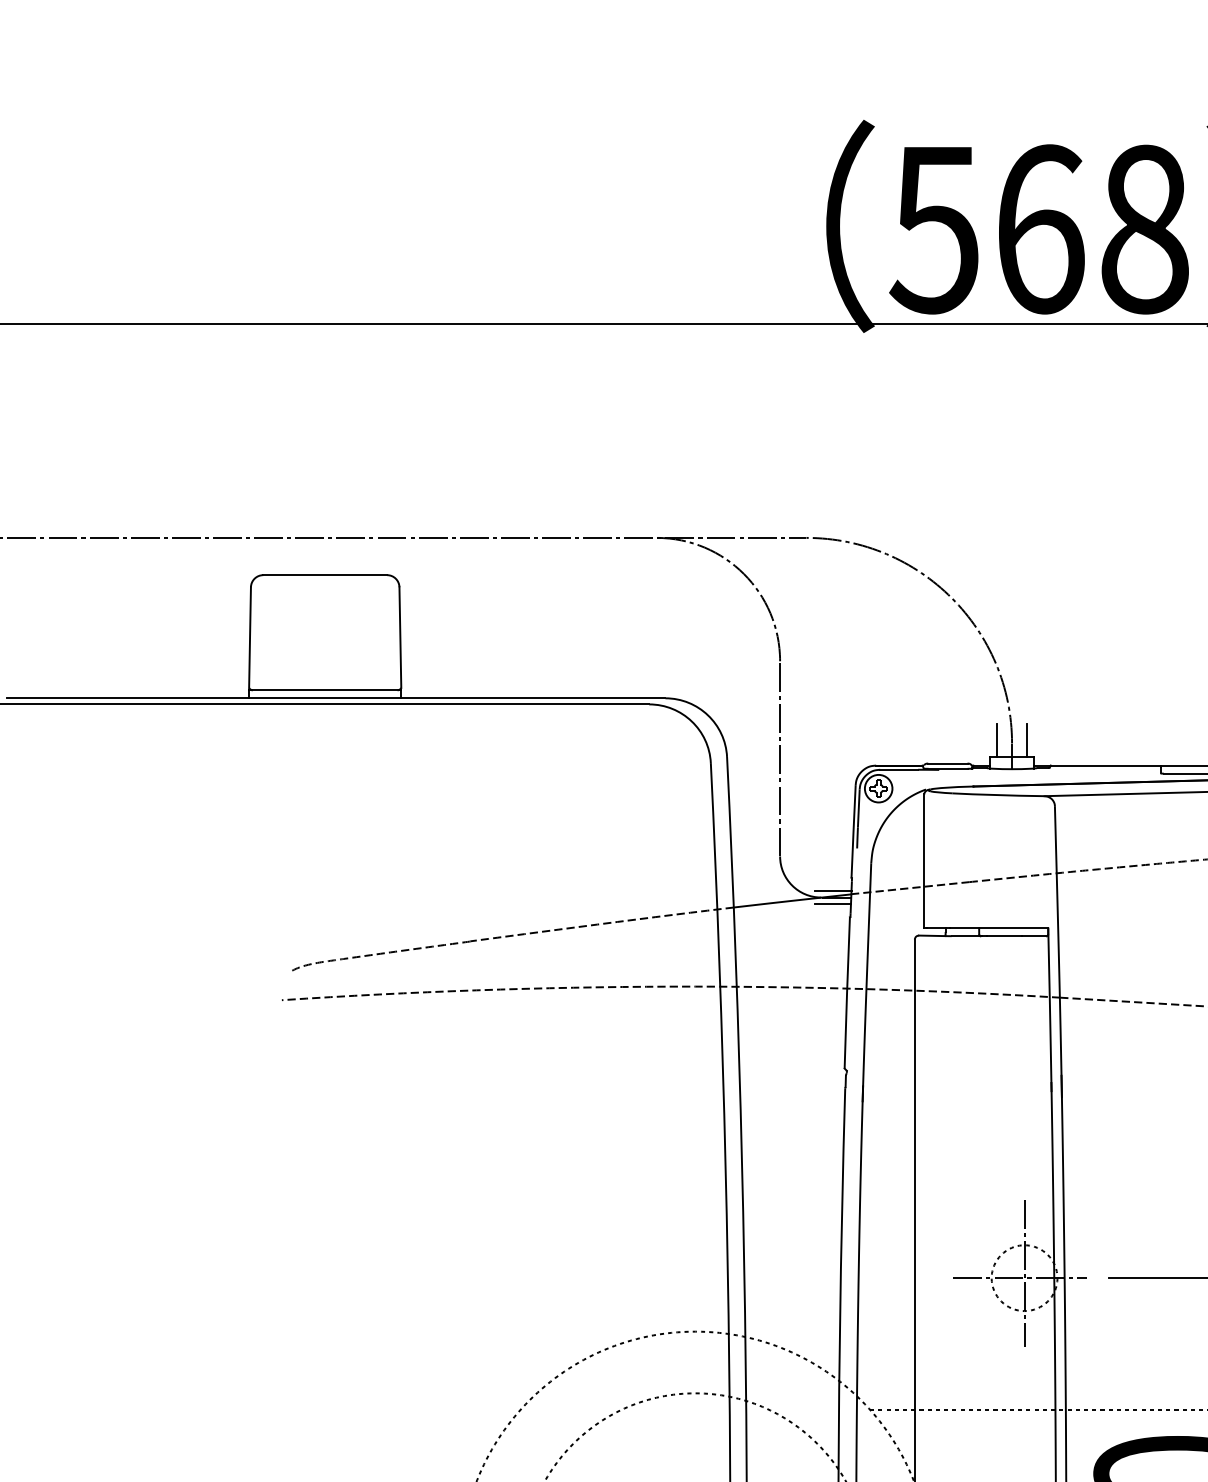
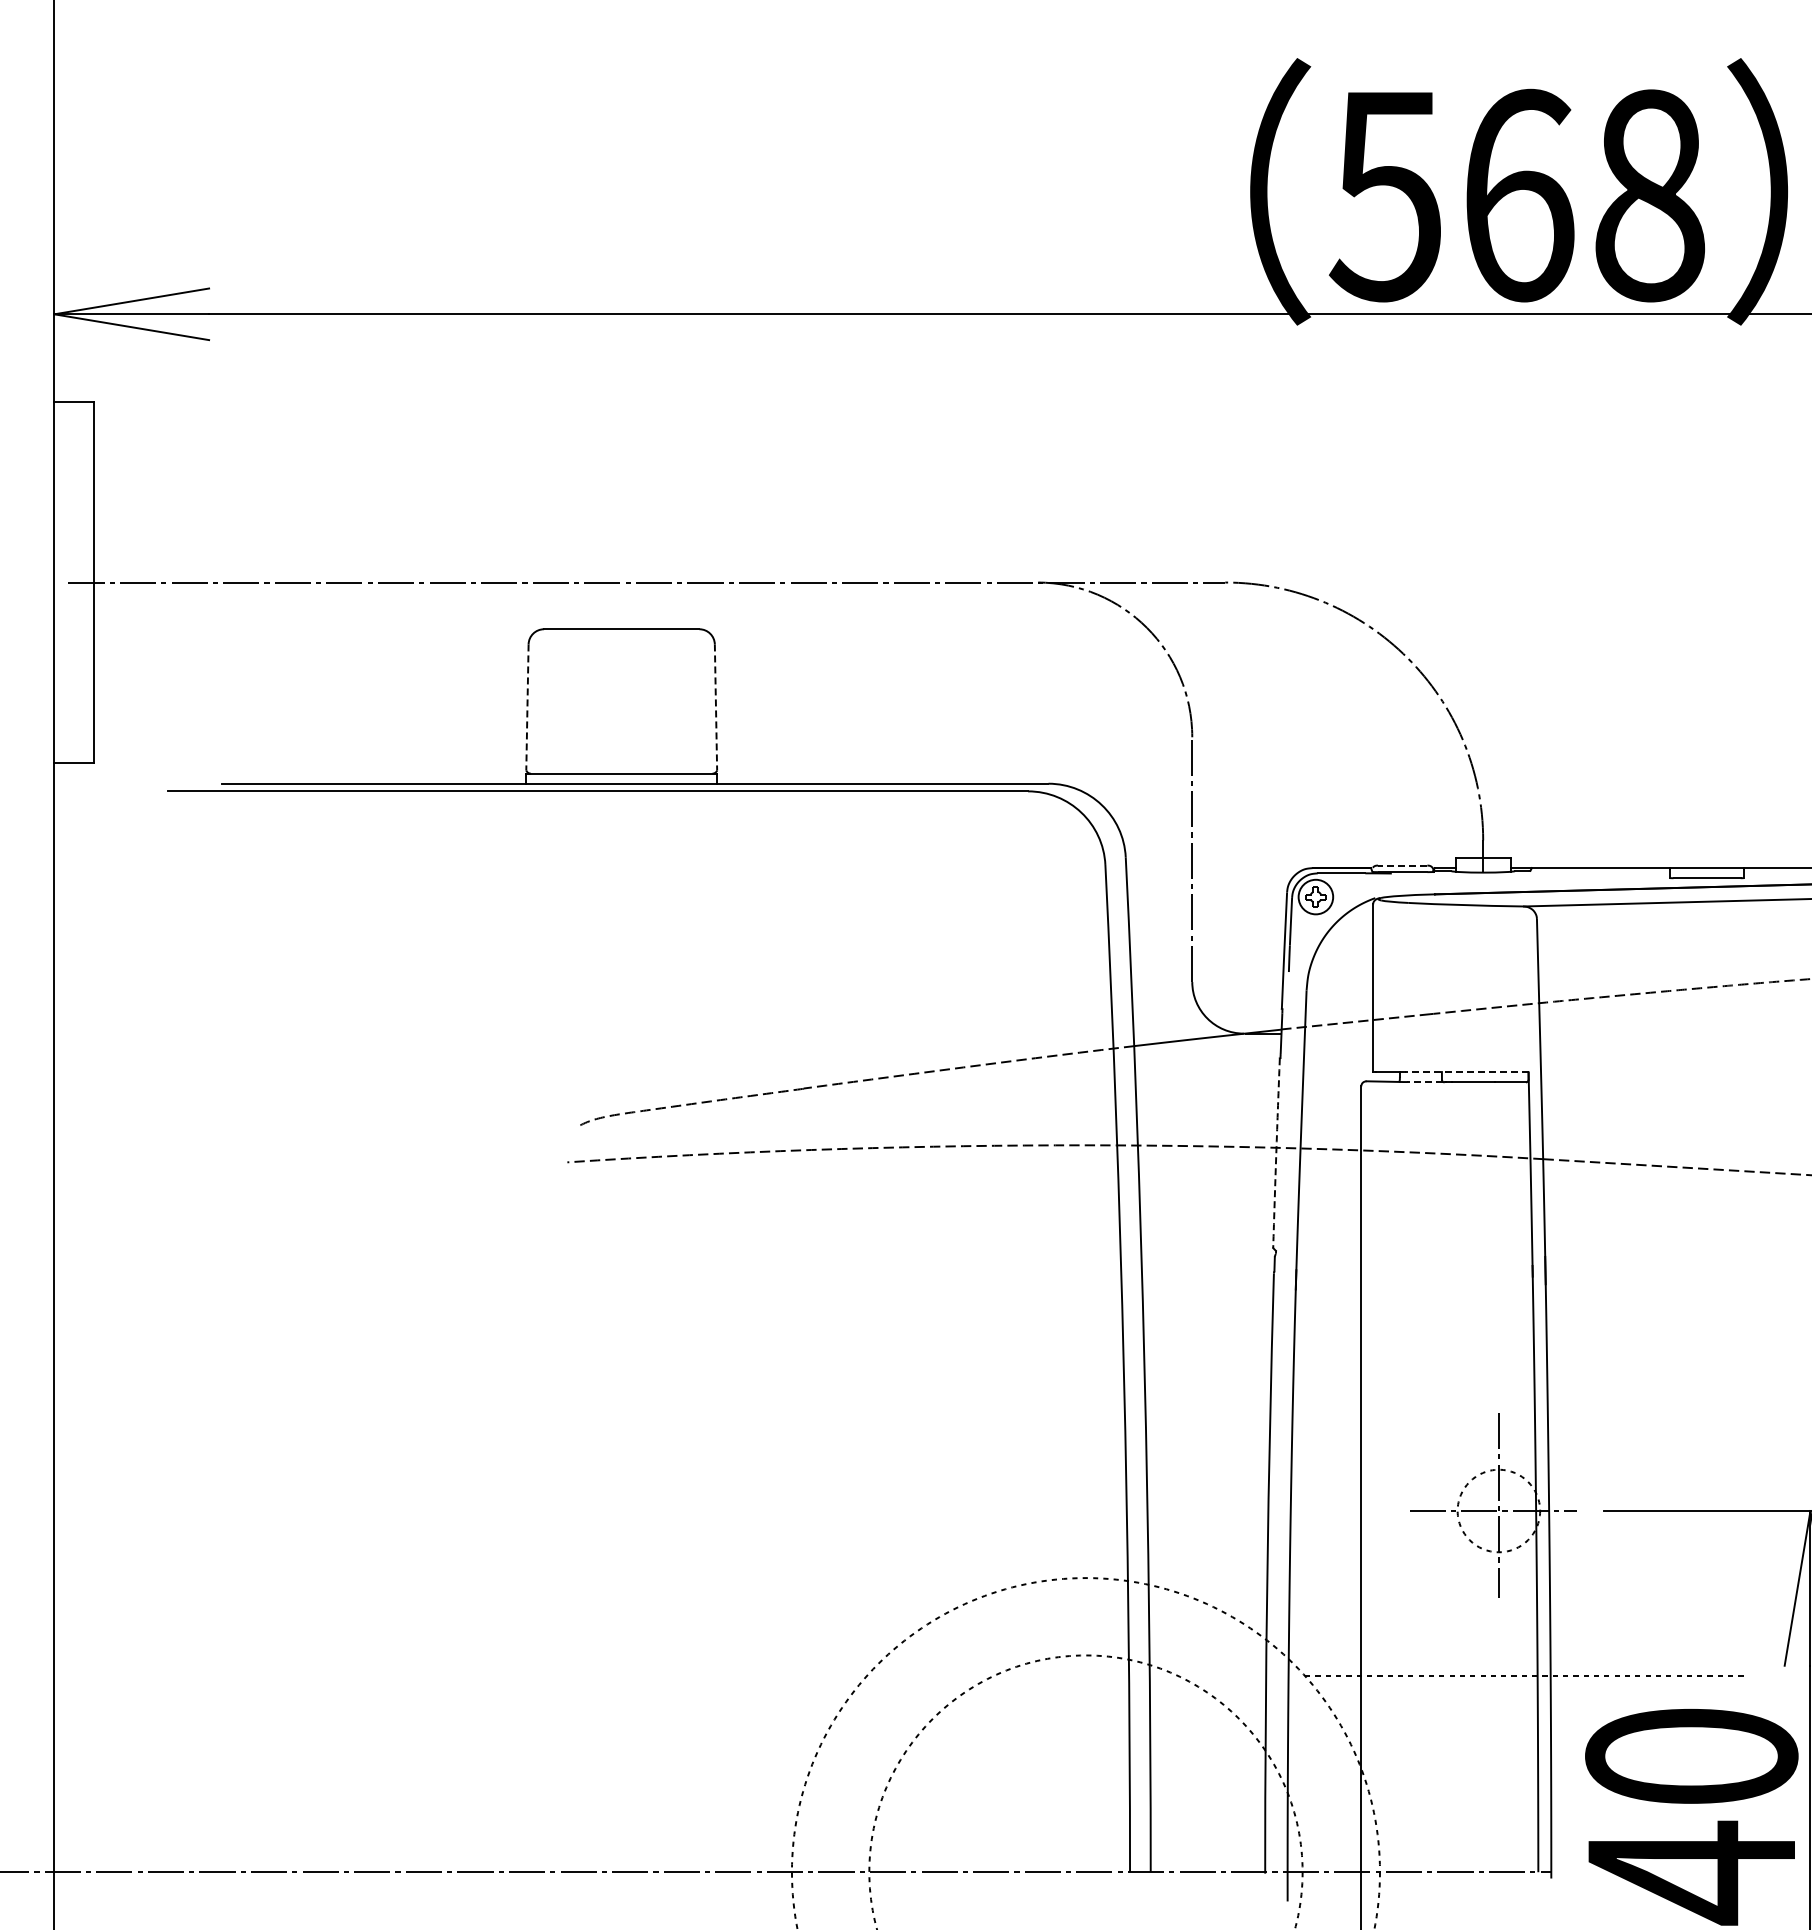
line: (250, 638) -> (527, 708), solid -> dashed
line: (400, 638) -> (716, 708), solid -> dashed
line: (997, 740) -> (1464, 836), removed
line: (1027, 740) -> (1502, 836), removed
line: (947, 763) -> (1402, 865), solid -> dashed
line: (832, 891) -> (1258, 1025), removed
line: (832, 903) -> (1258, 1041), removed
line: (998, 928) -> (1466, 1072), solid -> dashed
line: (966, 936) -> (1425, 1082), solid -> dashed
arc: (847, 993) -> (1276, 1153), solid -> dashed

